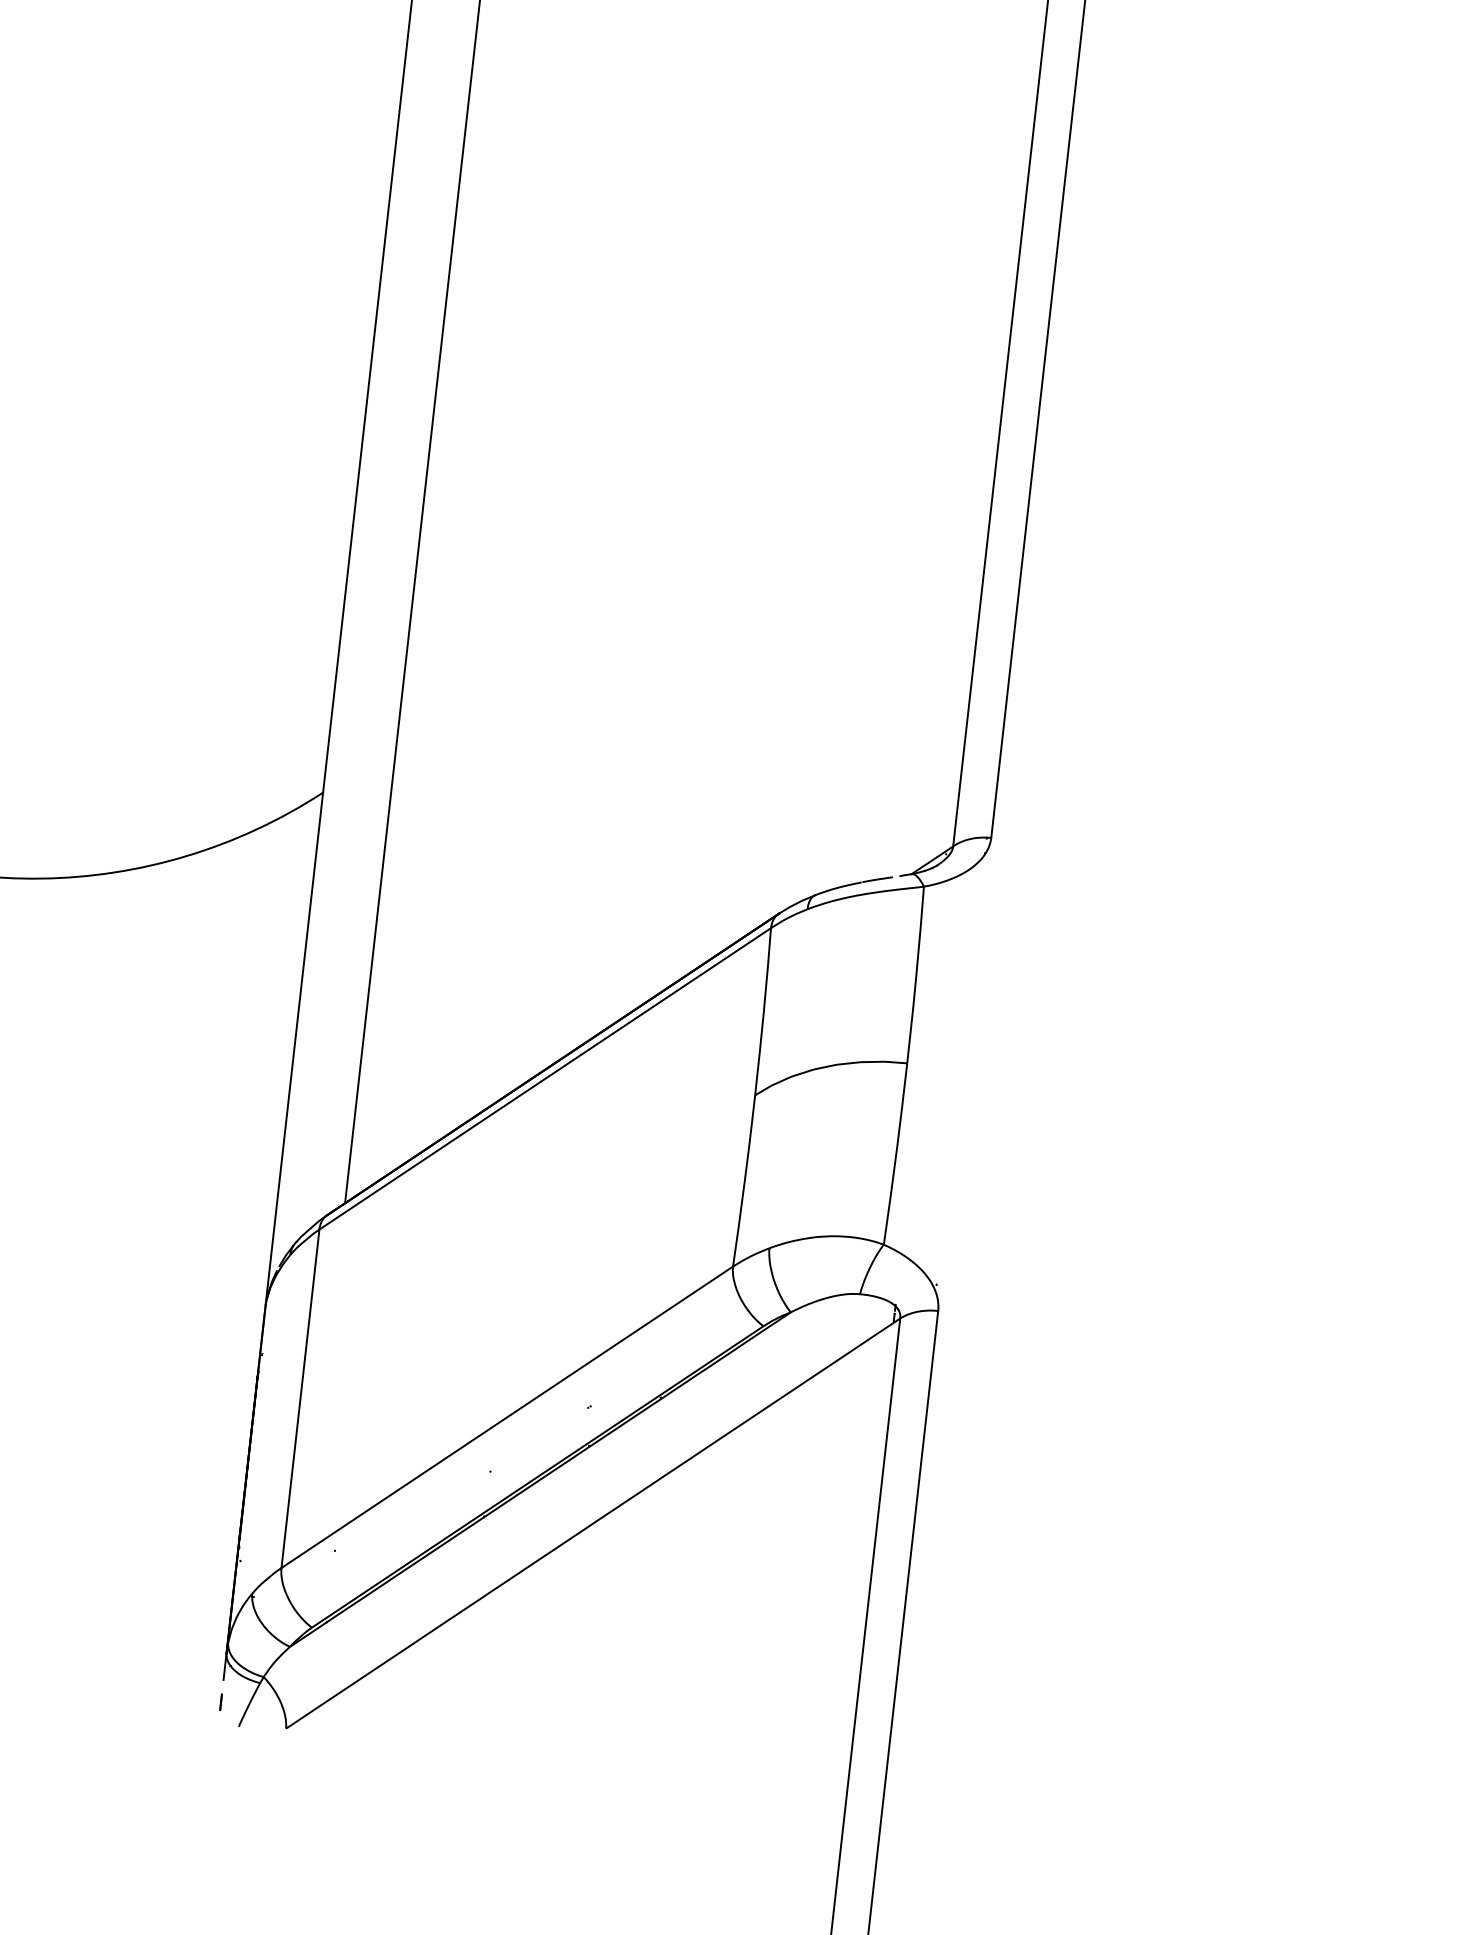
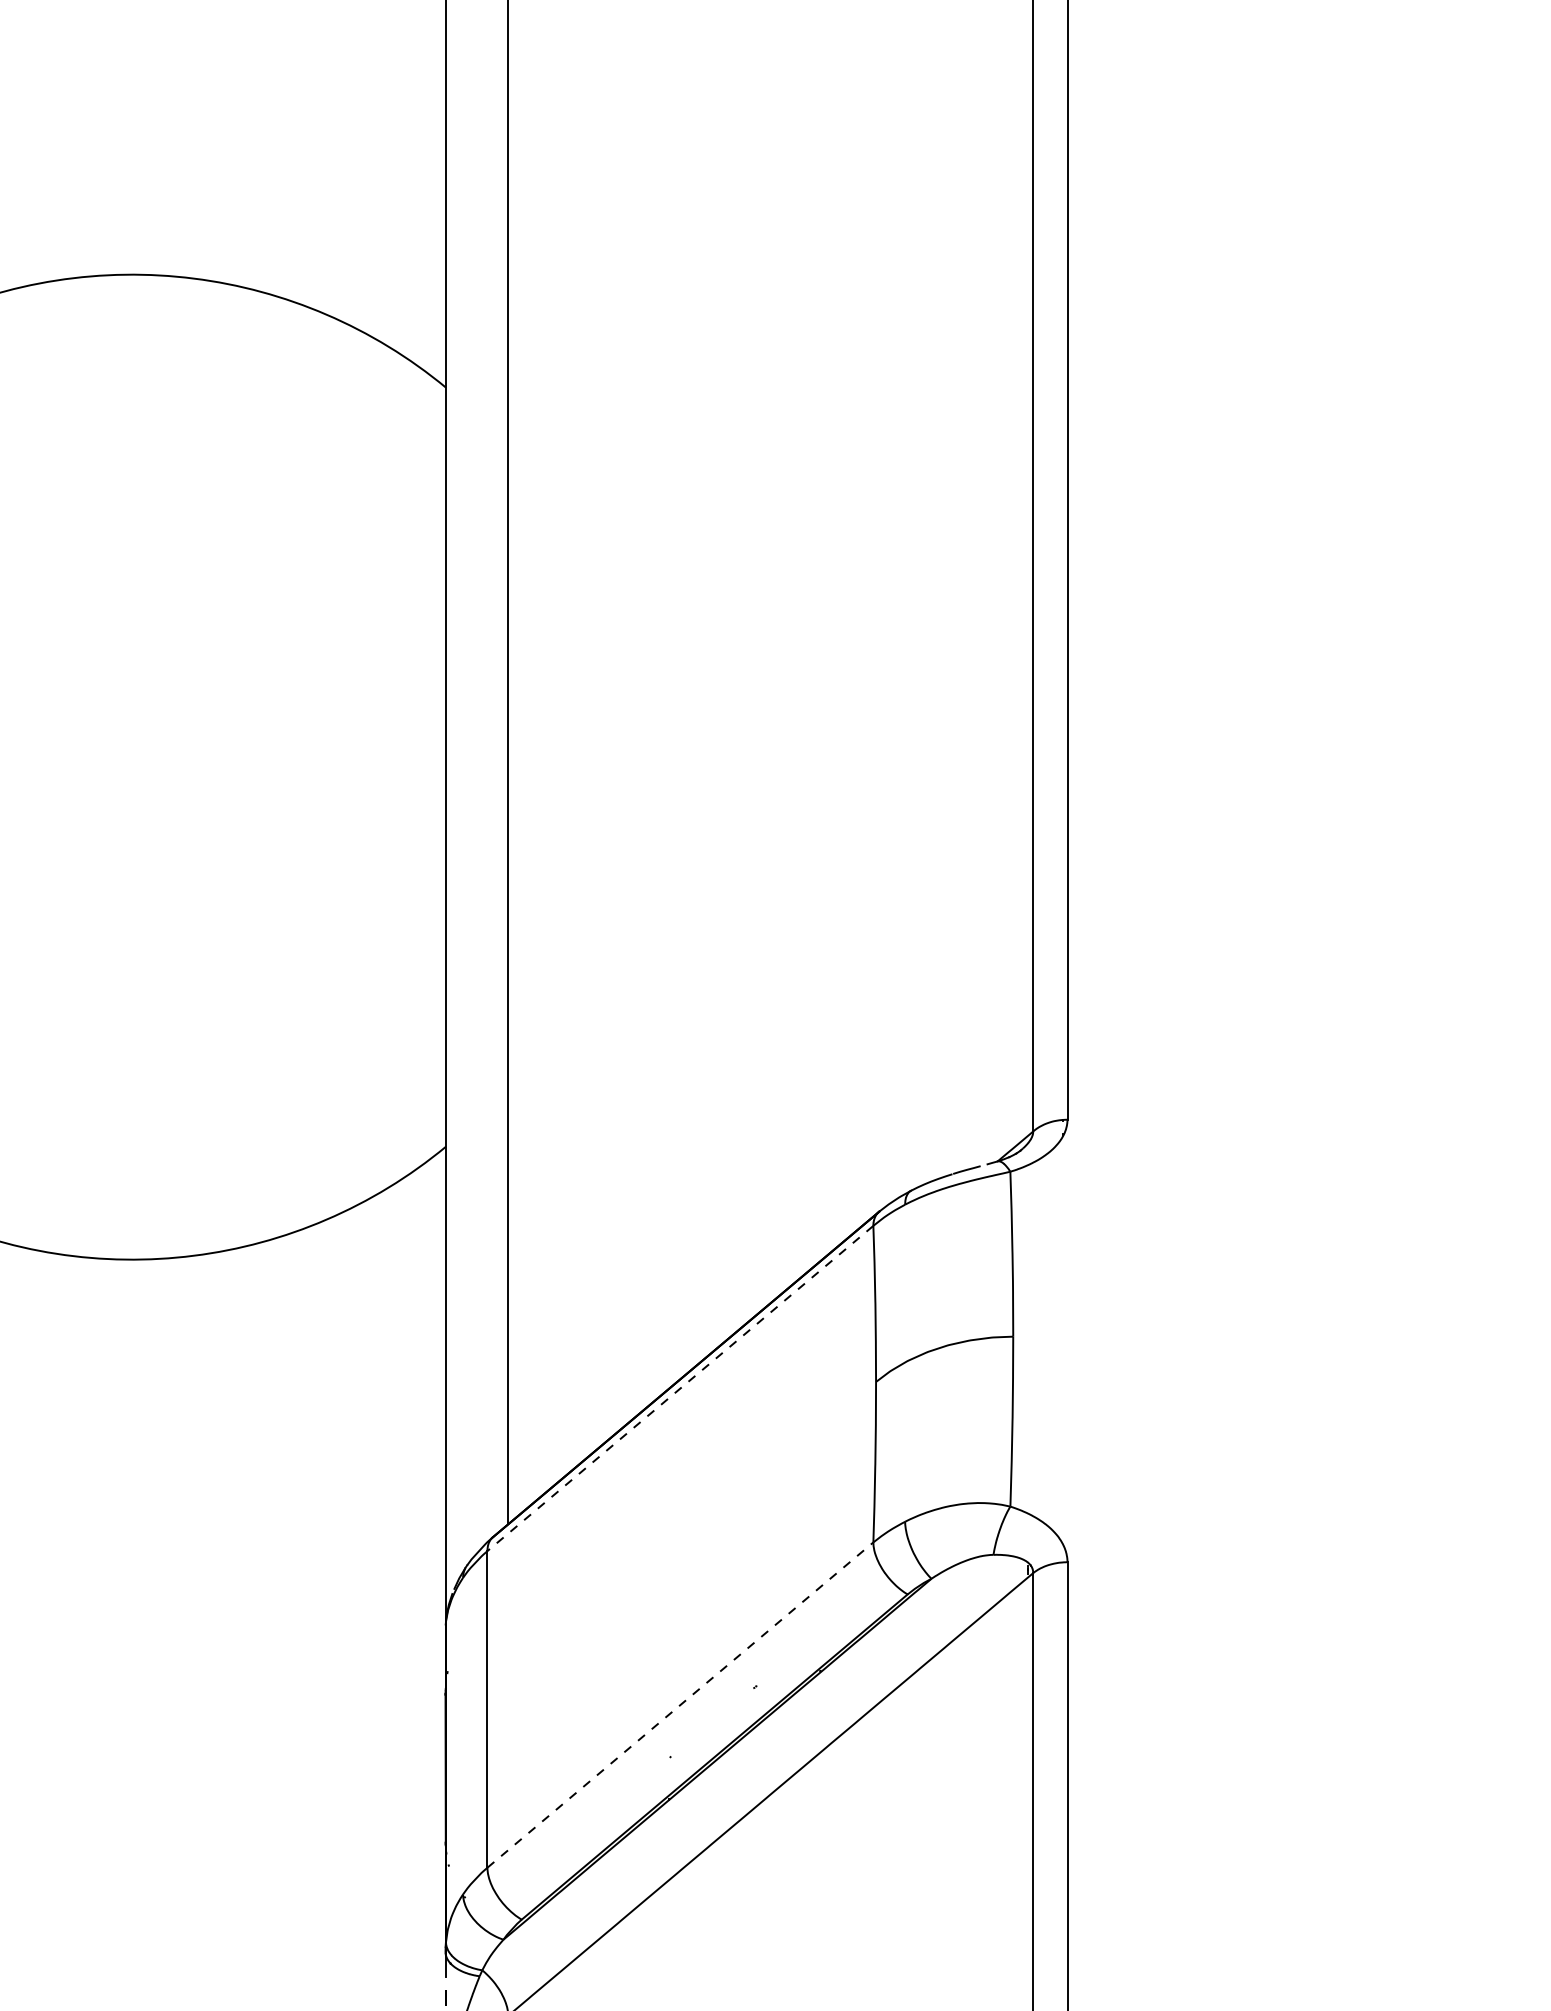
line: (545, 1078) -> (680, 1388), solid -> dashed
line: (507, 1416) -> (680, 1704), solid -> dashed

